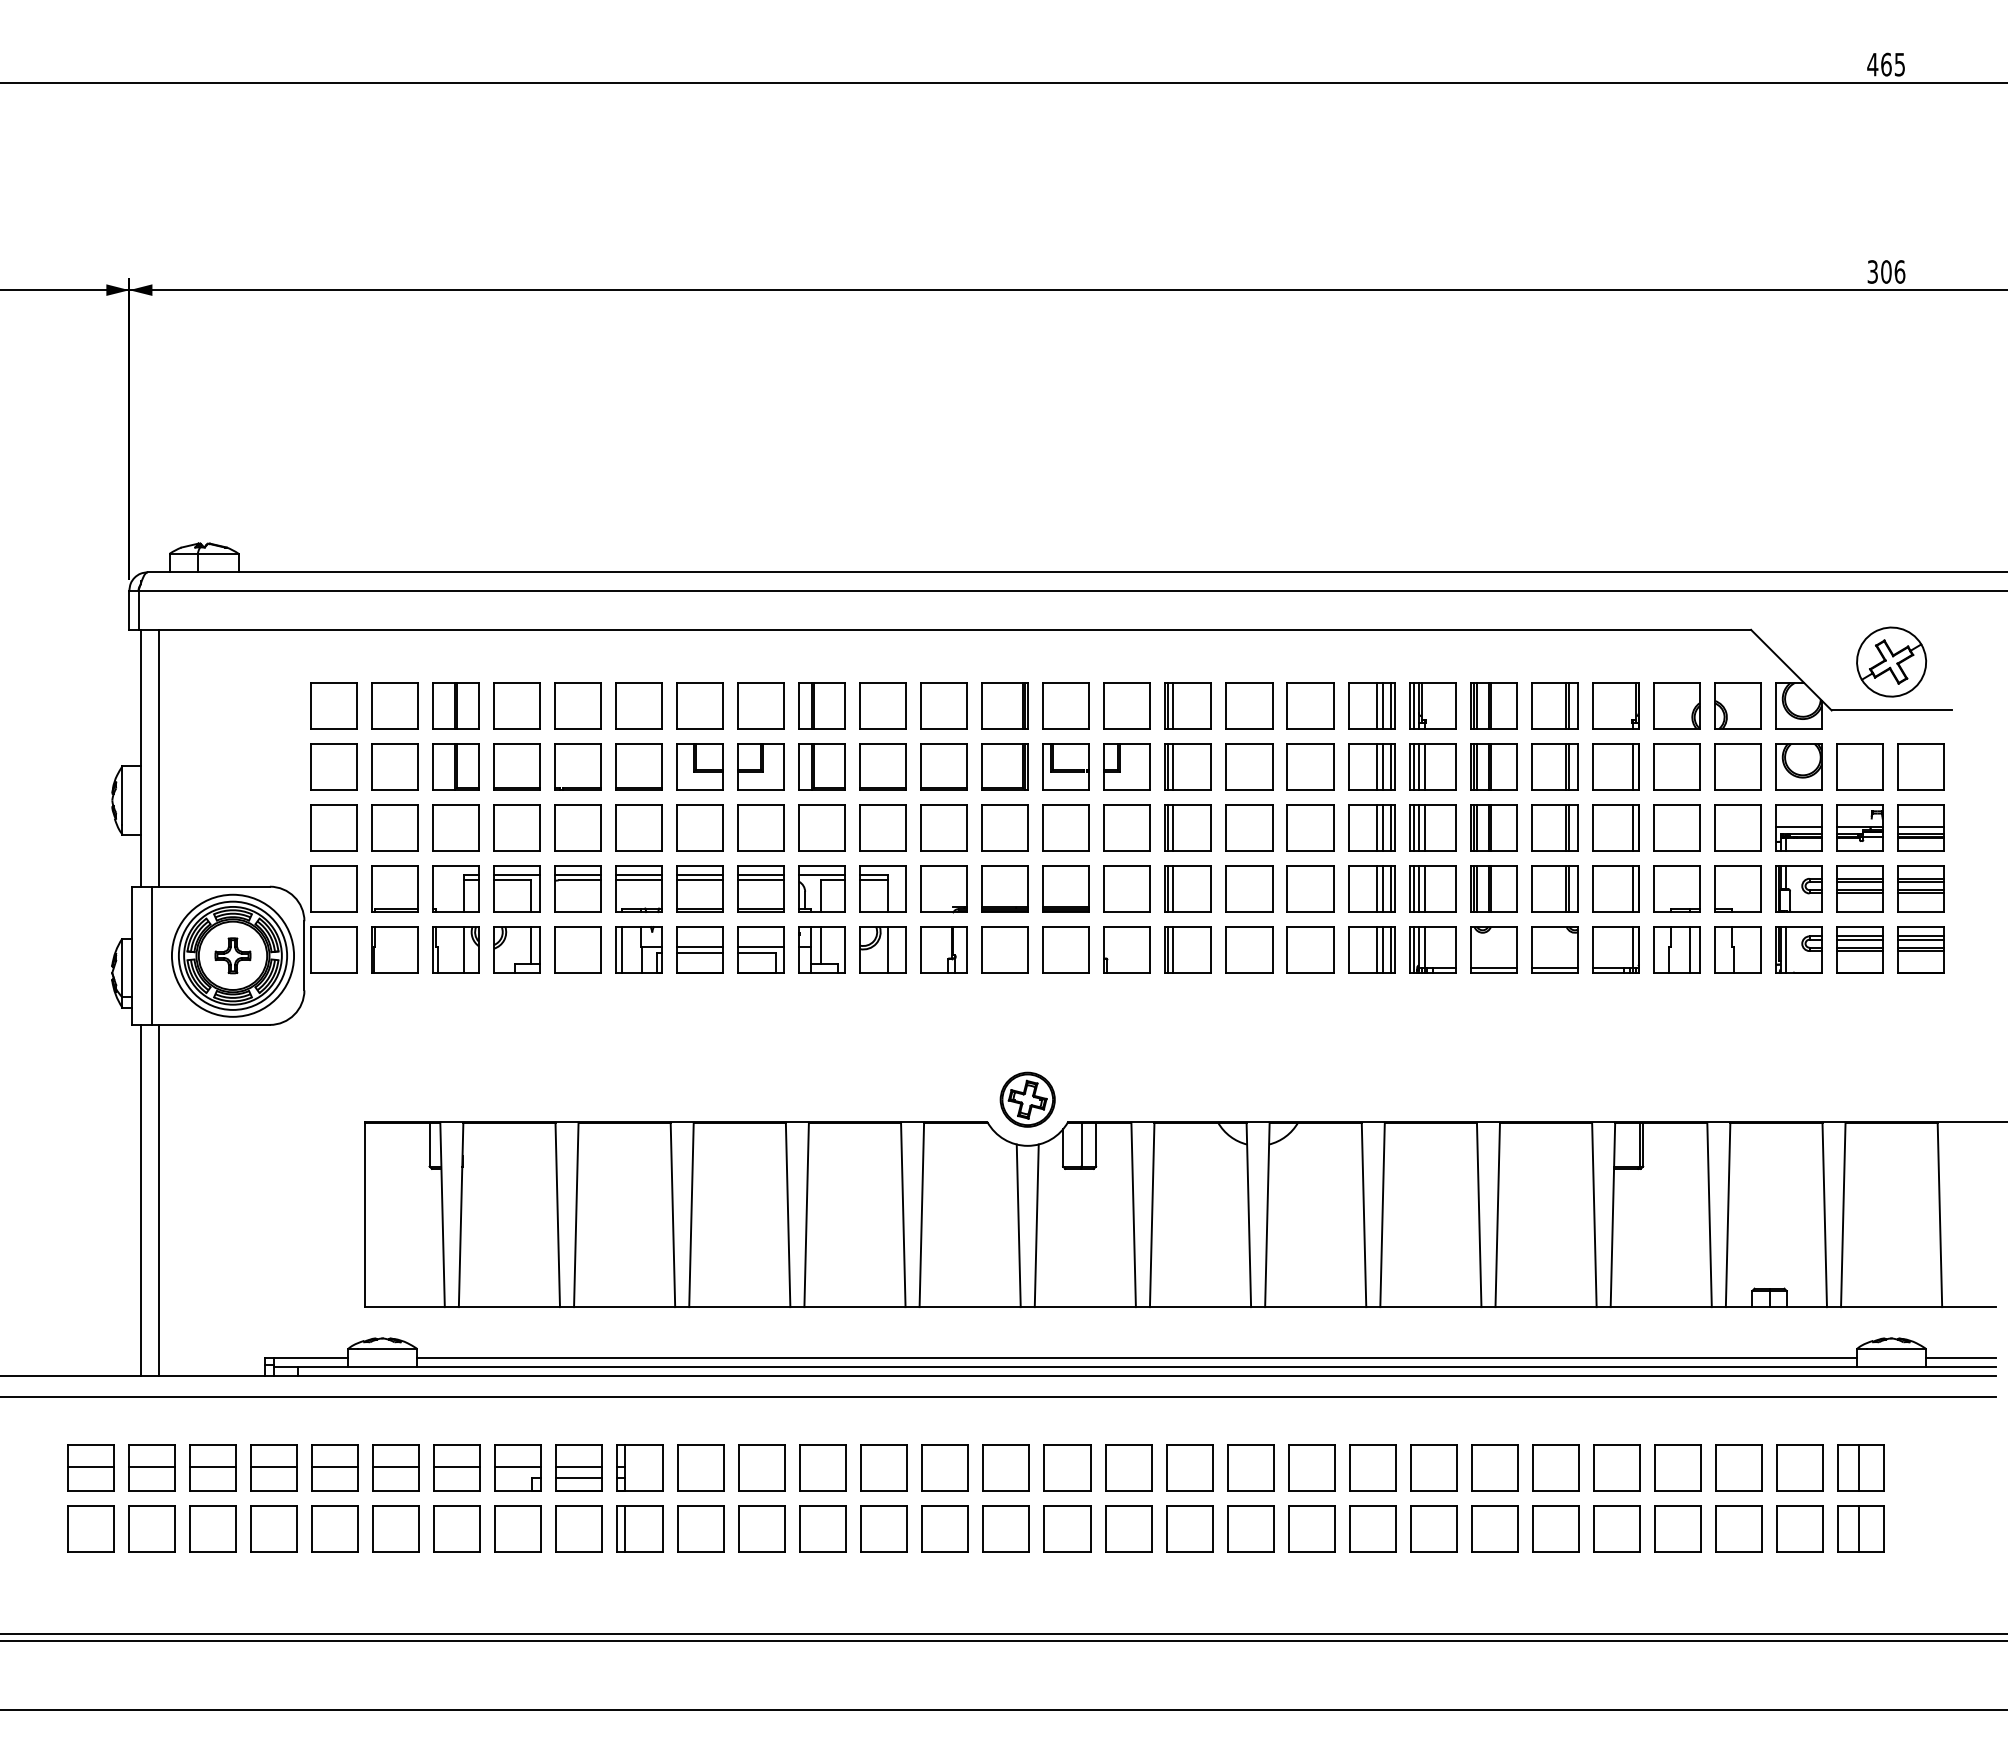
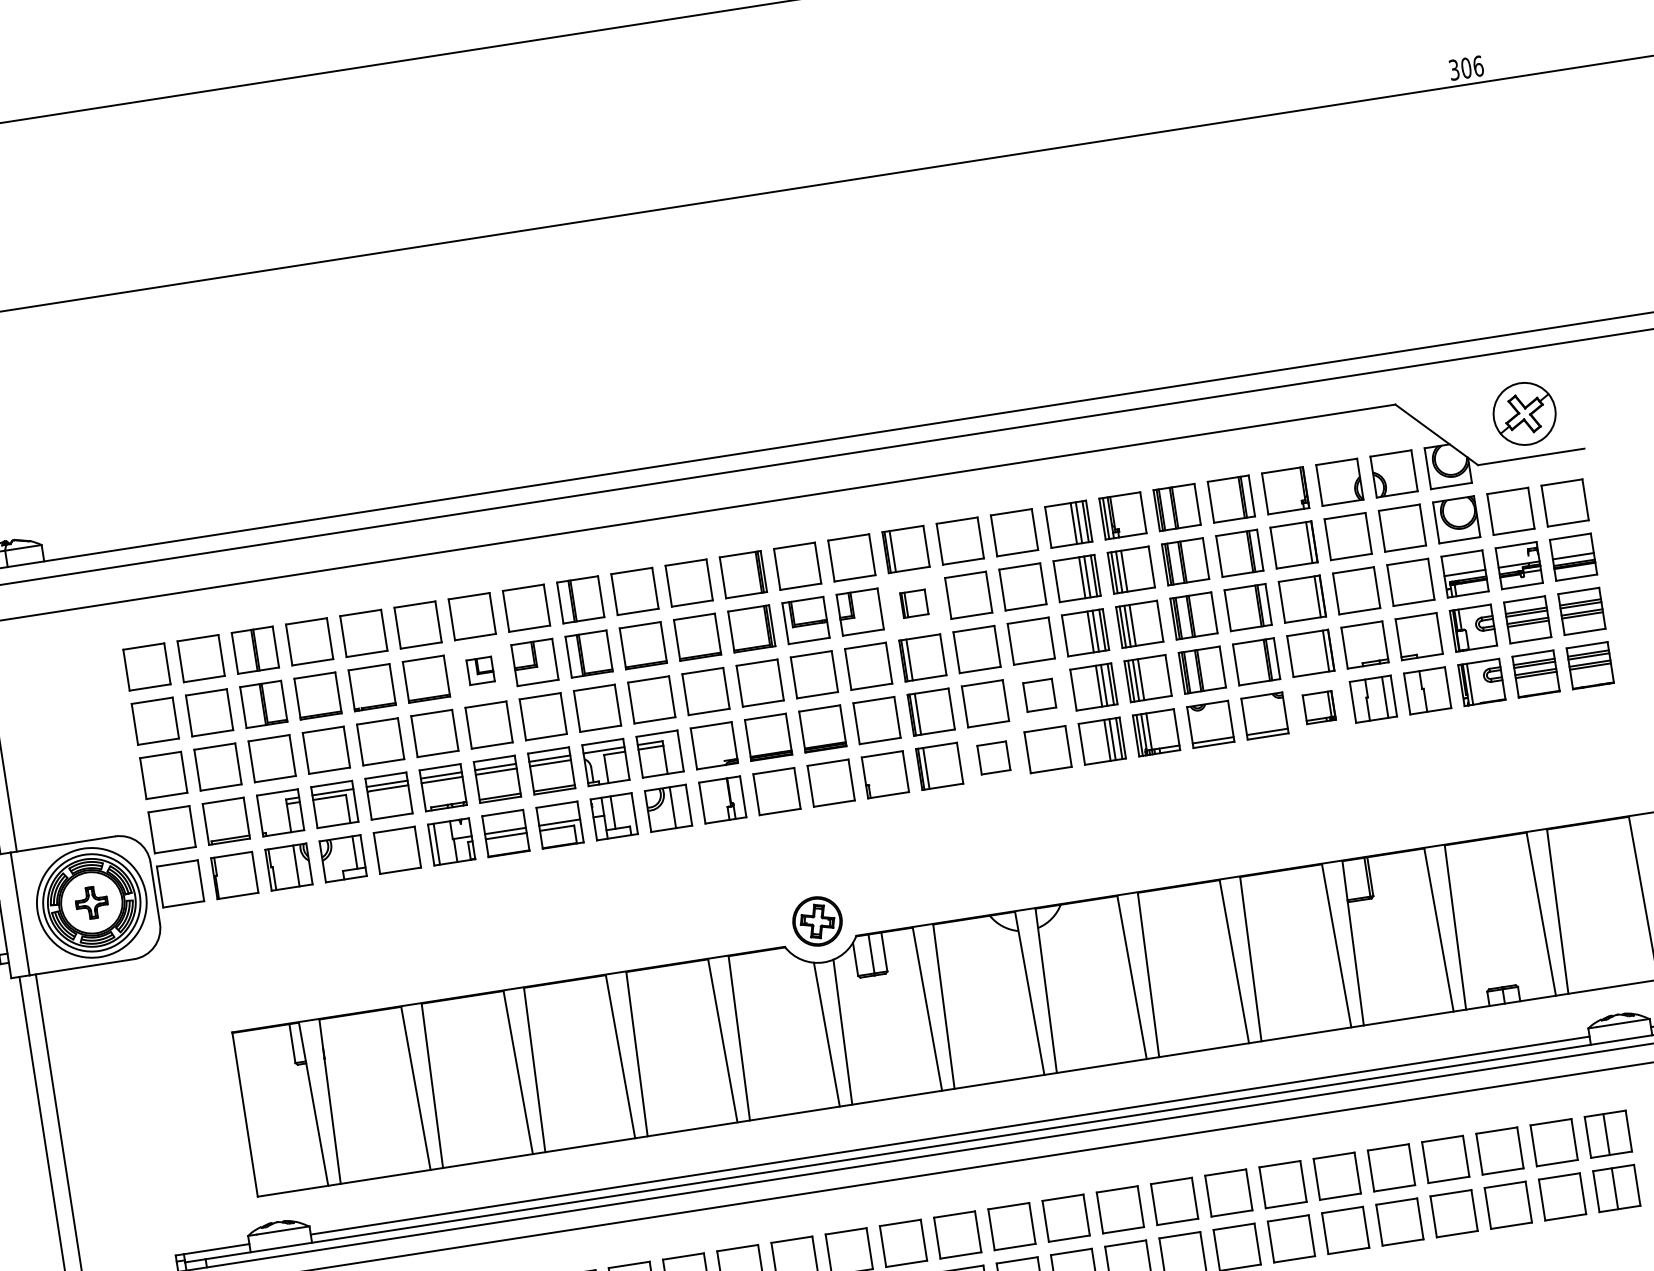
part: (699, 766) -> (480, 670), size x0.6
part: (1187, 766) -> (913, 603), size x0.6
part: (1310, 888) -> (1039, 694), size x0.7
part: (1249, 949) -> (993, 757), size x0.7
part: (1615, 949) -> (1318, 707), size x0.7

